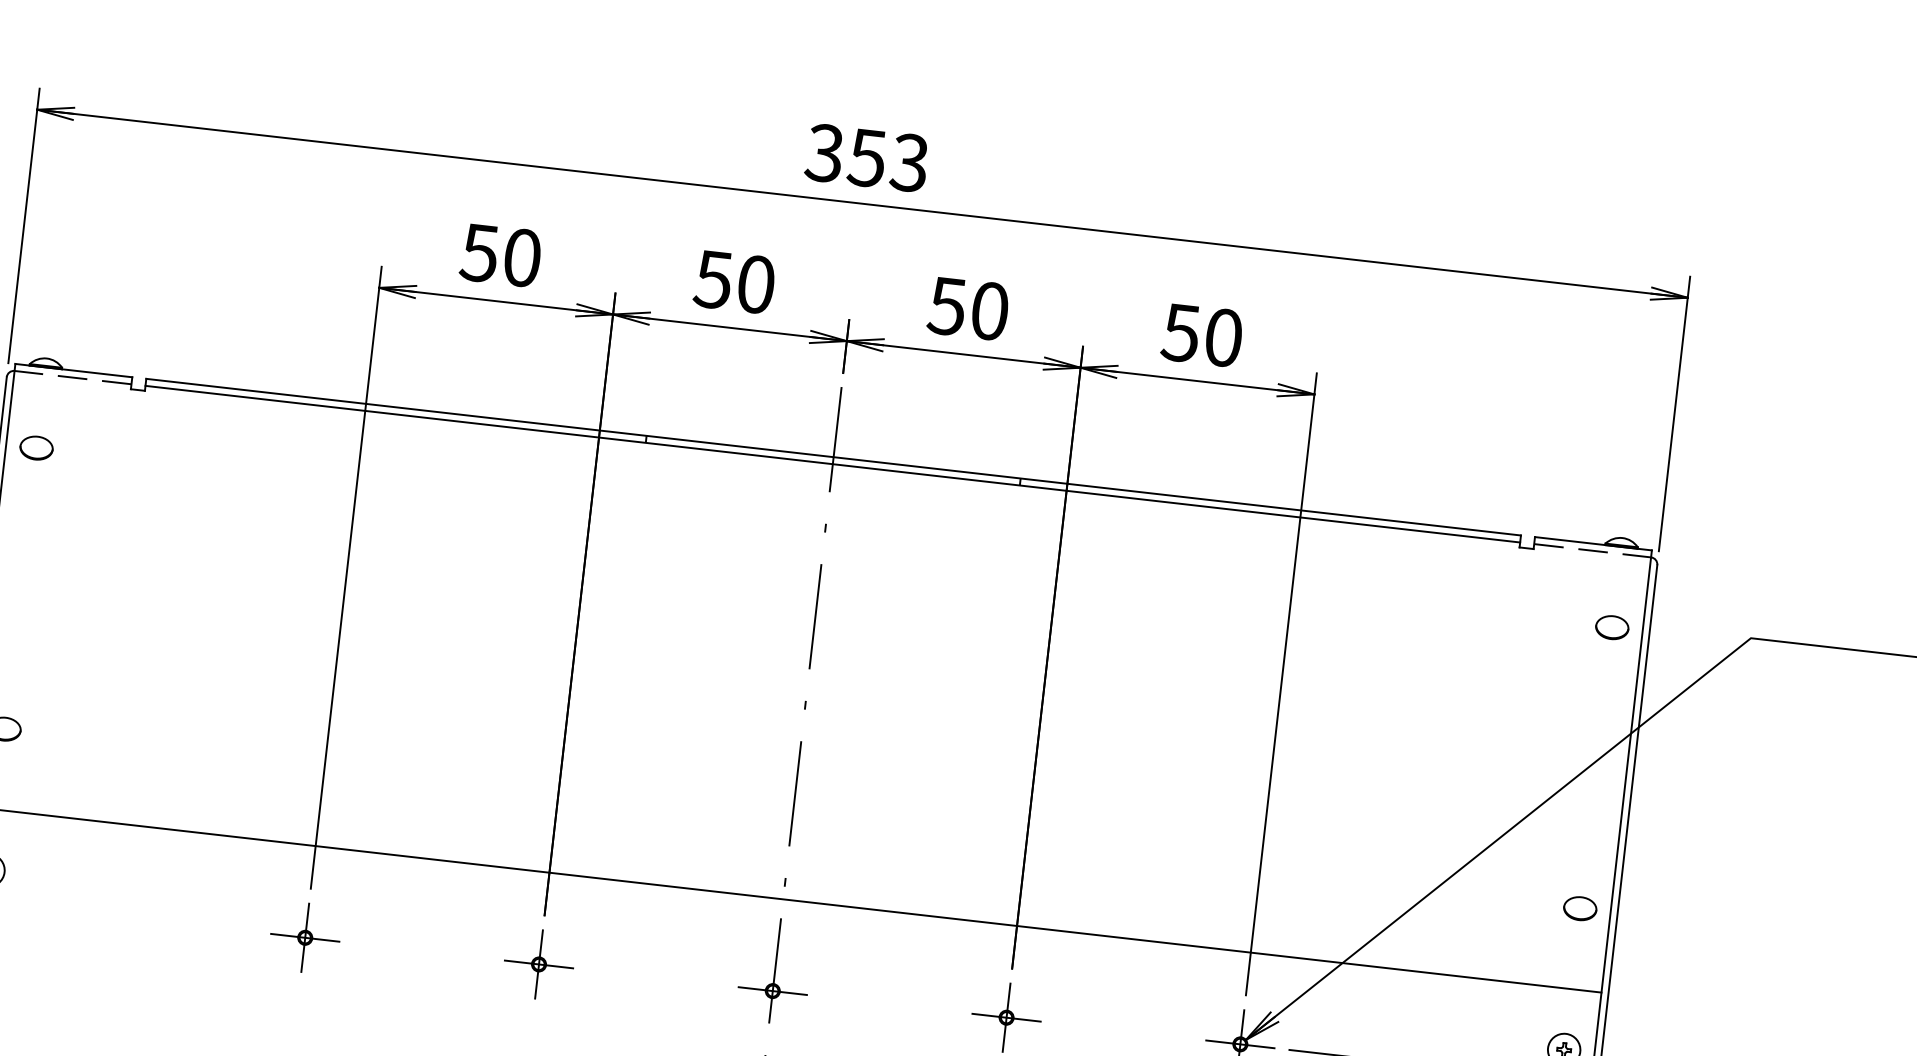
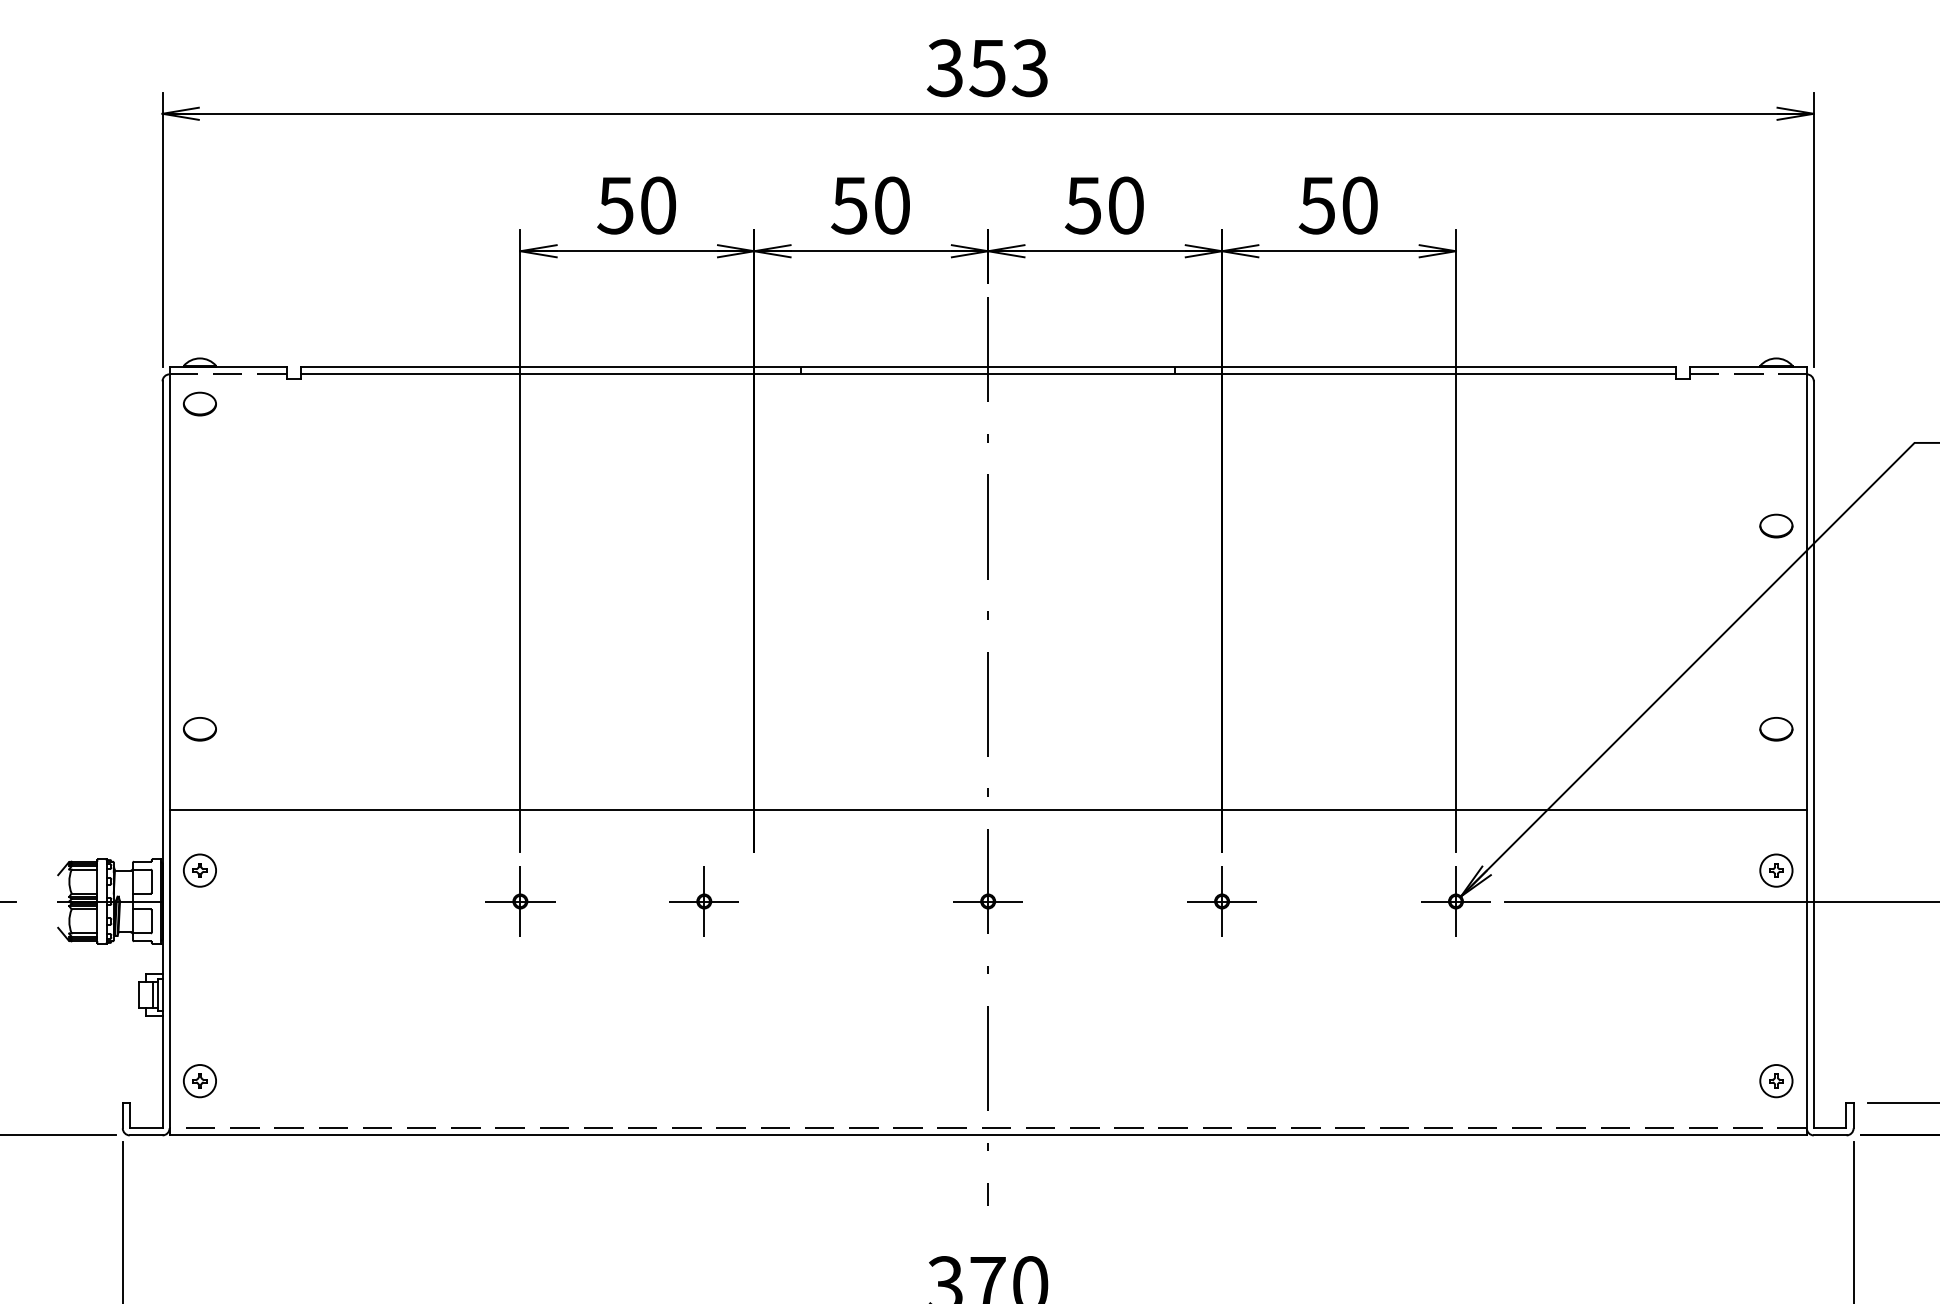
part: (36, 447) -> (199, 403), moved
part: (1612, 627) -> (1776, 525), moved
part: (538, 964) -> (703, 901), moved

